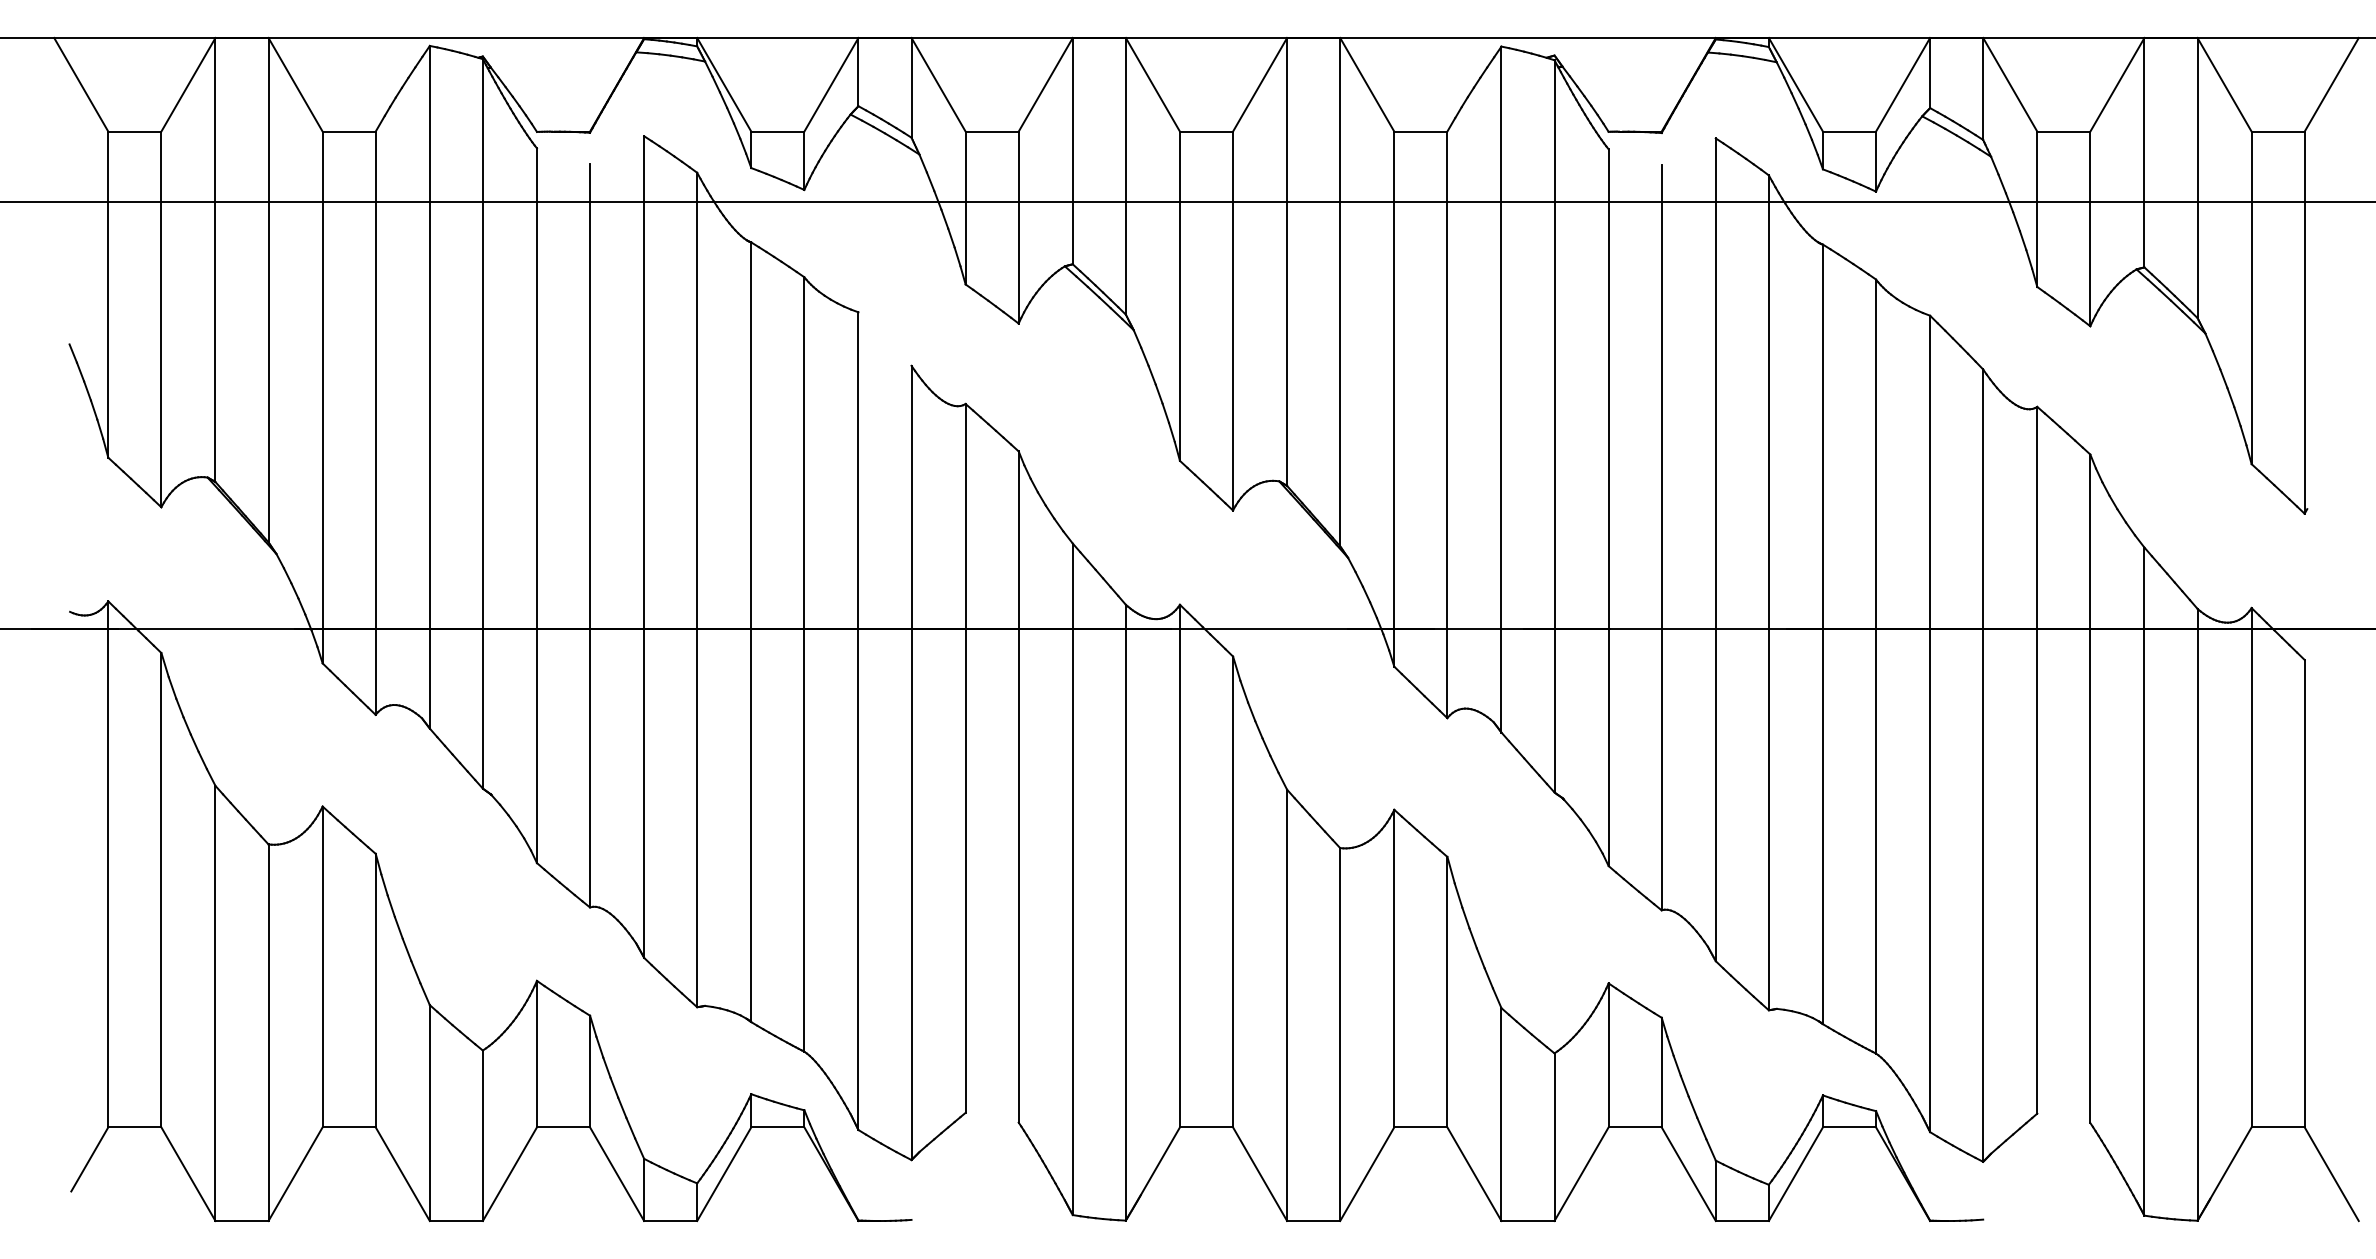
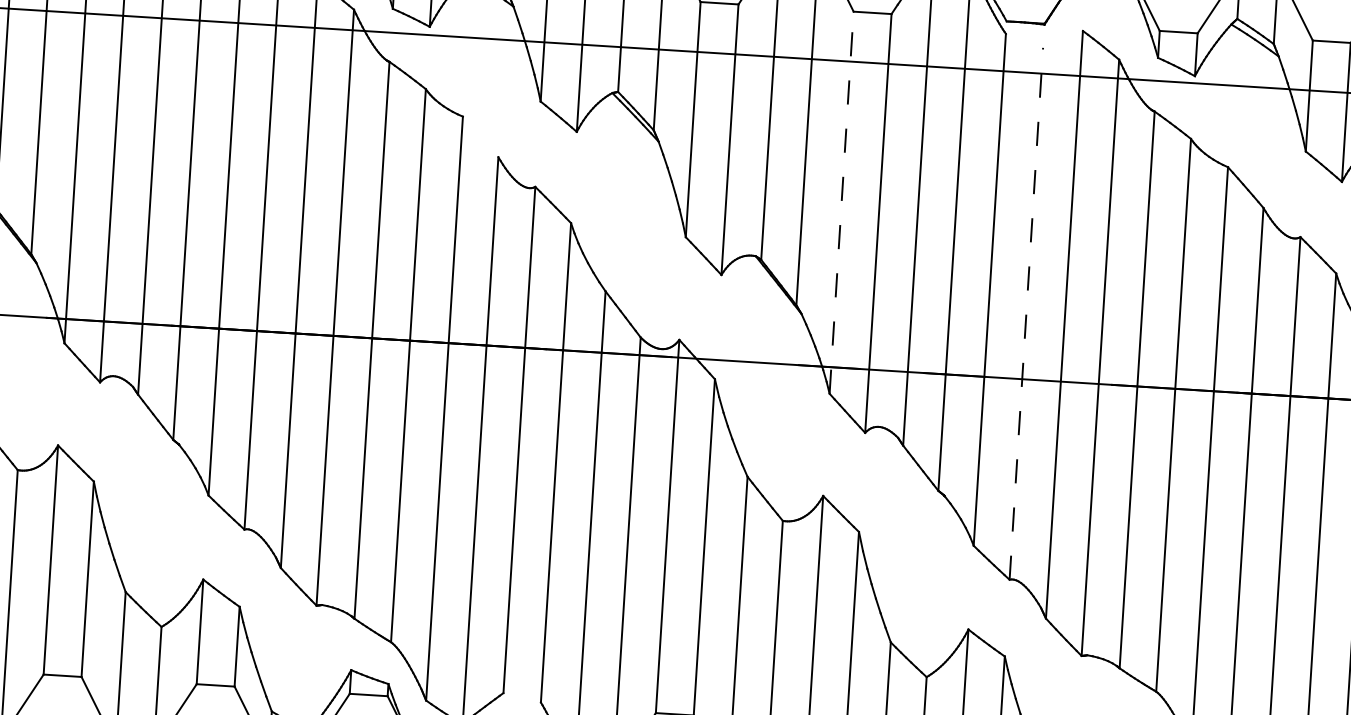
line: (1394, 399) -> (841, 202), solid -> dashed
line: (1661, 537) -> (1026, 313), solid -> dashed

